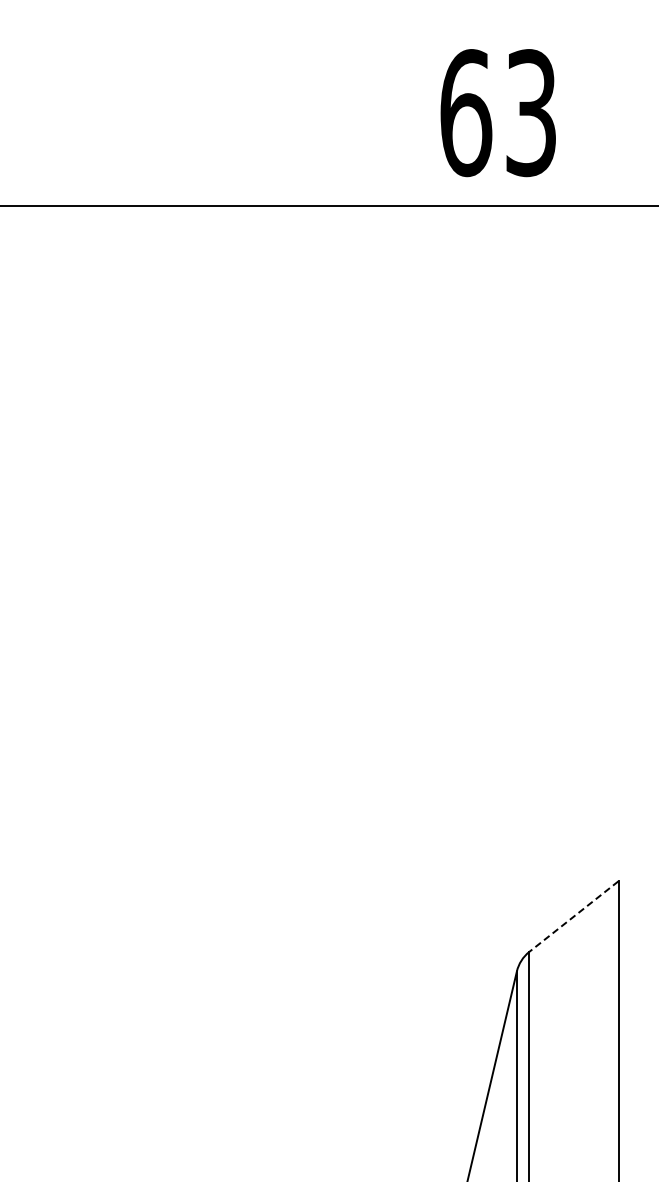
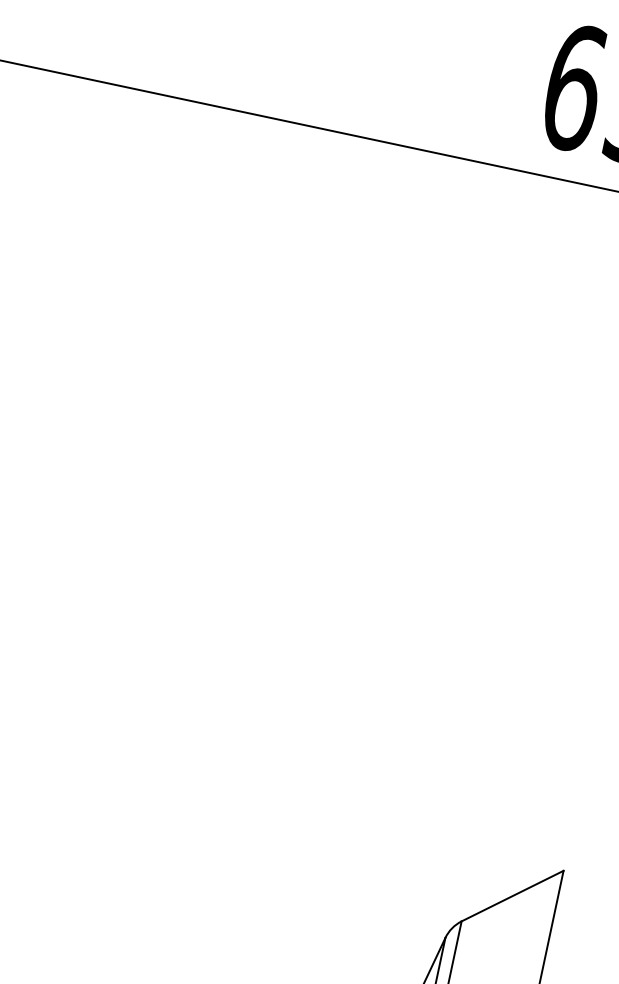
line: (573, 916) -> (512, 895), dashed -> solid

